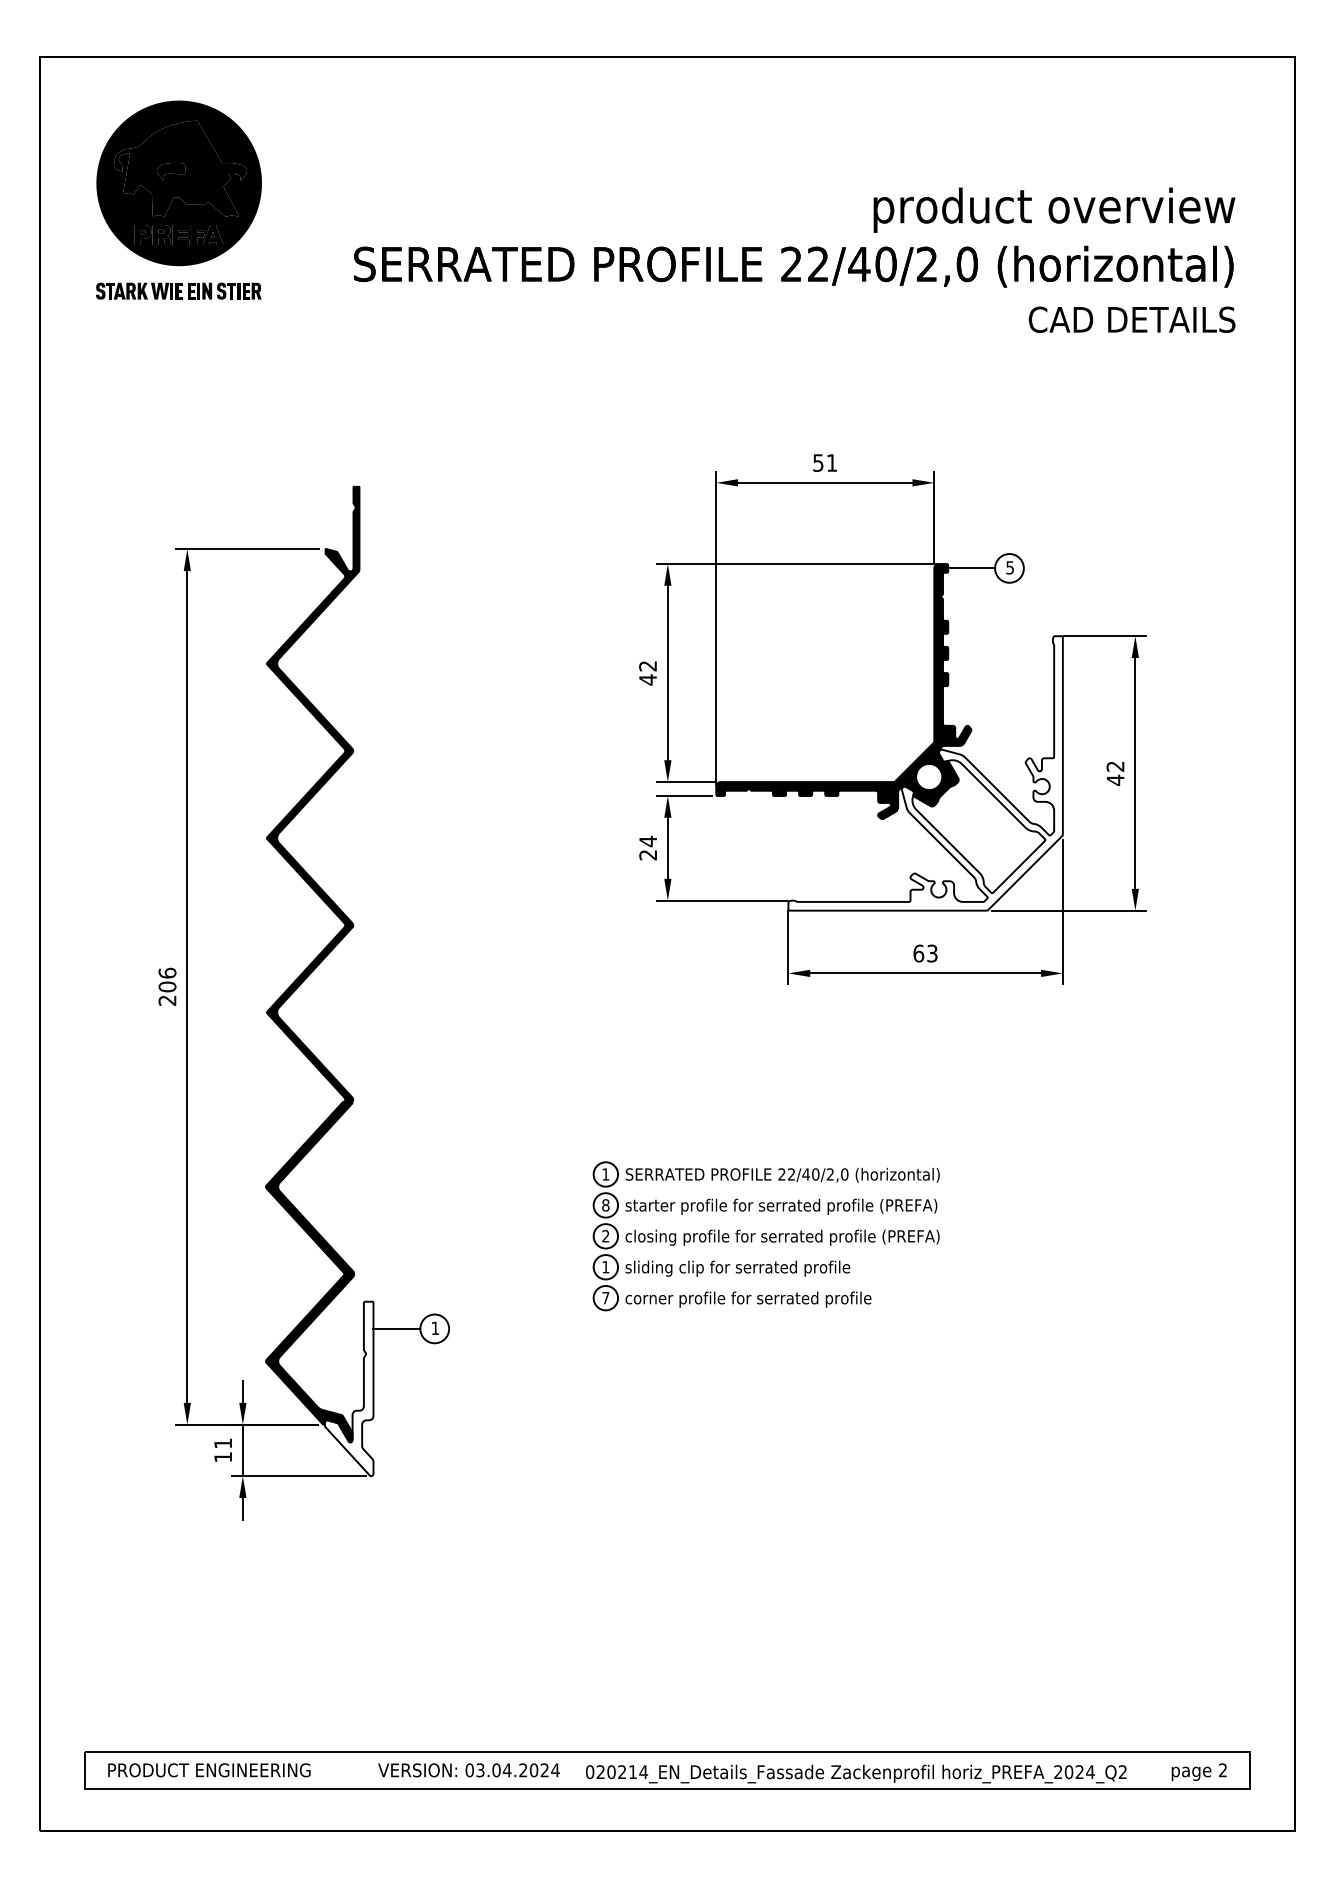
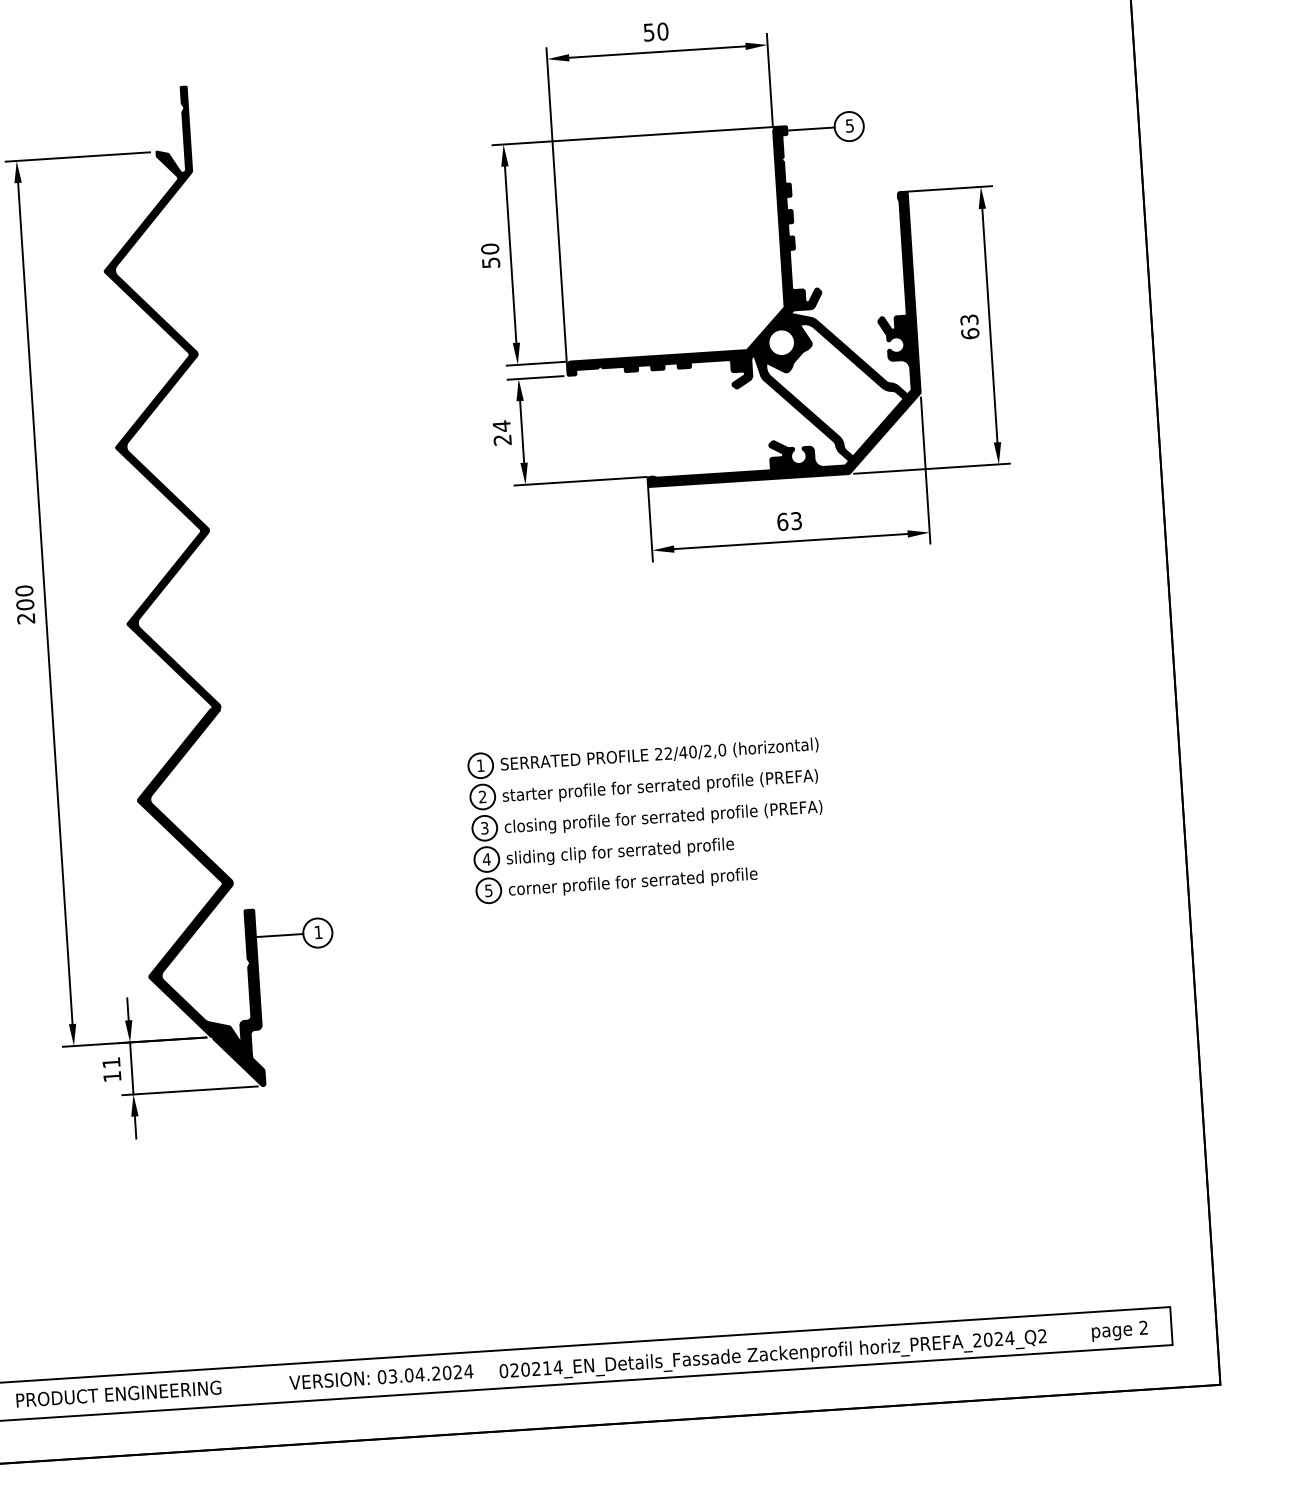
text: (831, 462) -> (662, 31), 51 -> 50
text: (648, 672) -> (491, 255), 42 -> 50
fill: (925, 773) -> (777, 339), added
text: (1115, 773) -> (969, 327), 42 -> 63
text: (167, 972) -> (24, 590), 206 -> 200
text: (605, 1205) -> (482, 797), 8 -> 2
text: (605, 1236) -> (484, 828), 2 -> 3
text: (605, 1267) -> (486, 859), 1 -> 4
text: (605, 1298) -> (488, 891), 7 -> 5
fill: (349, 1388) -> (235, 998), added

